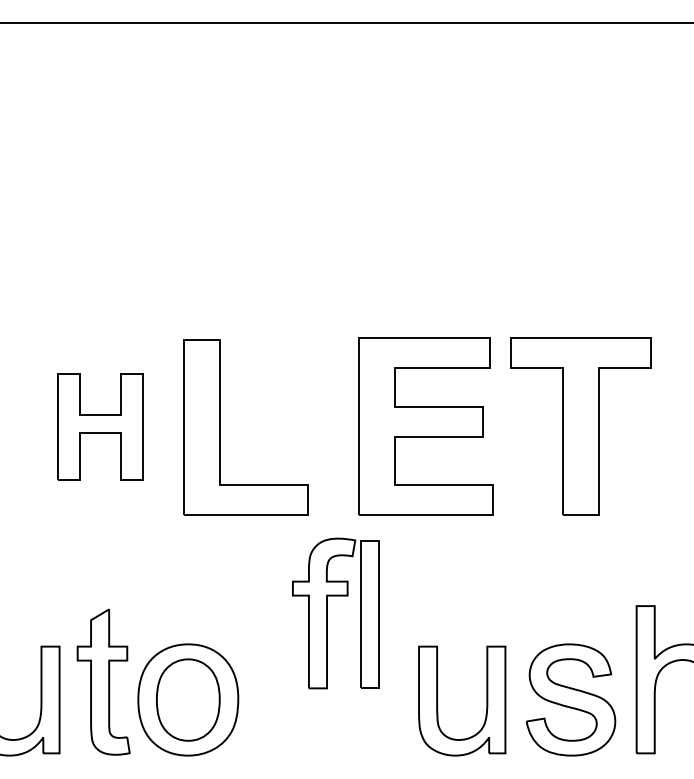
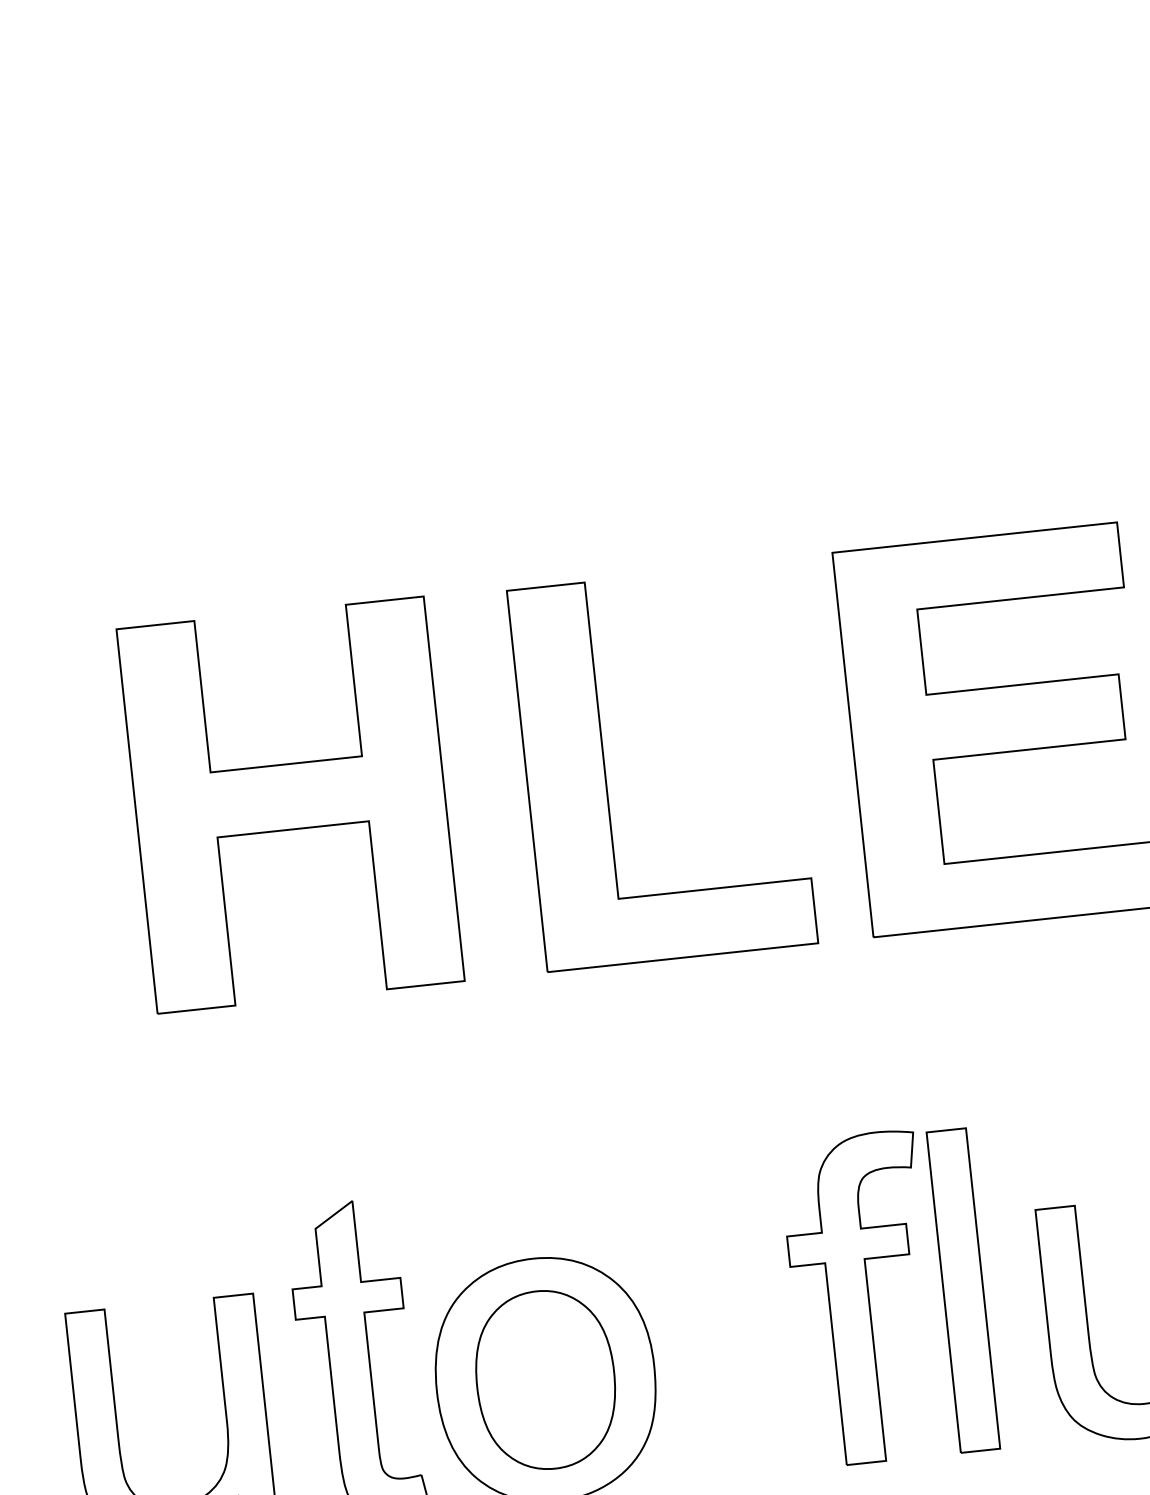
part: (100, 426) -> (290, 805), size x1.67
part: (220, 427) -> (606, 773), moved
part: (327, 613) -> (869, 1297), moved

